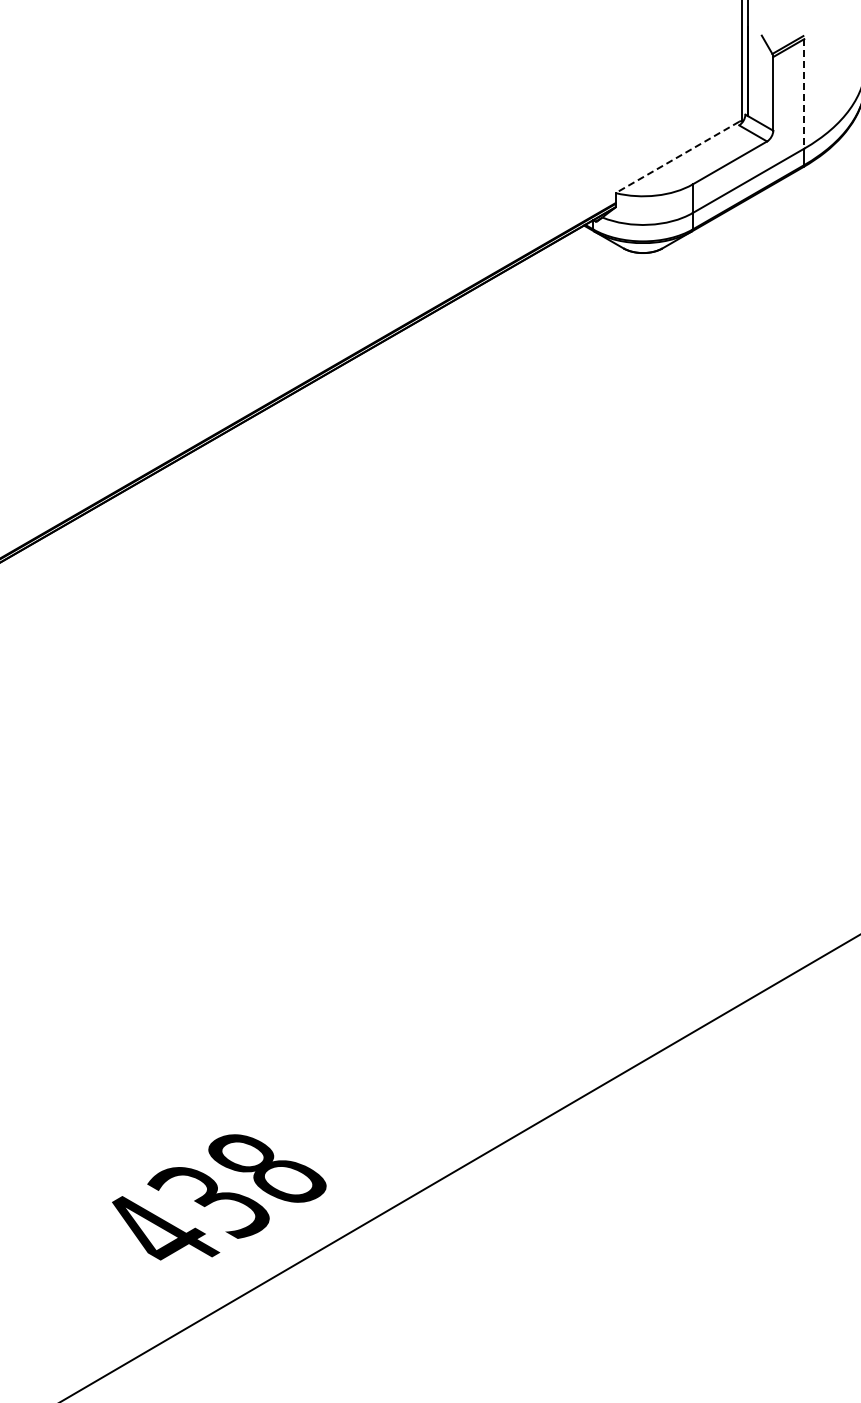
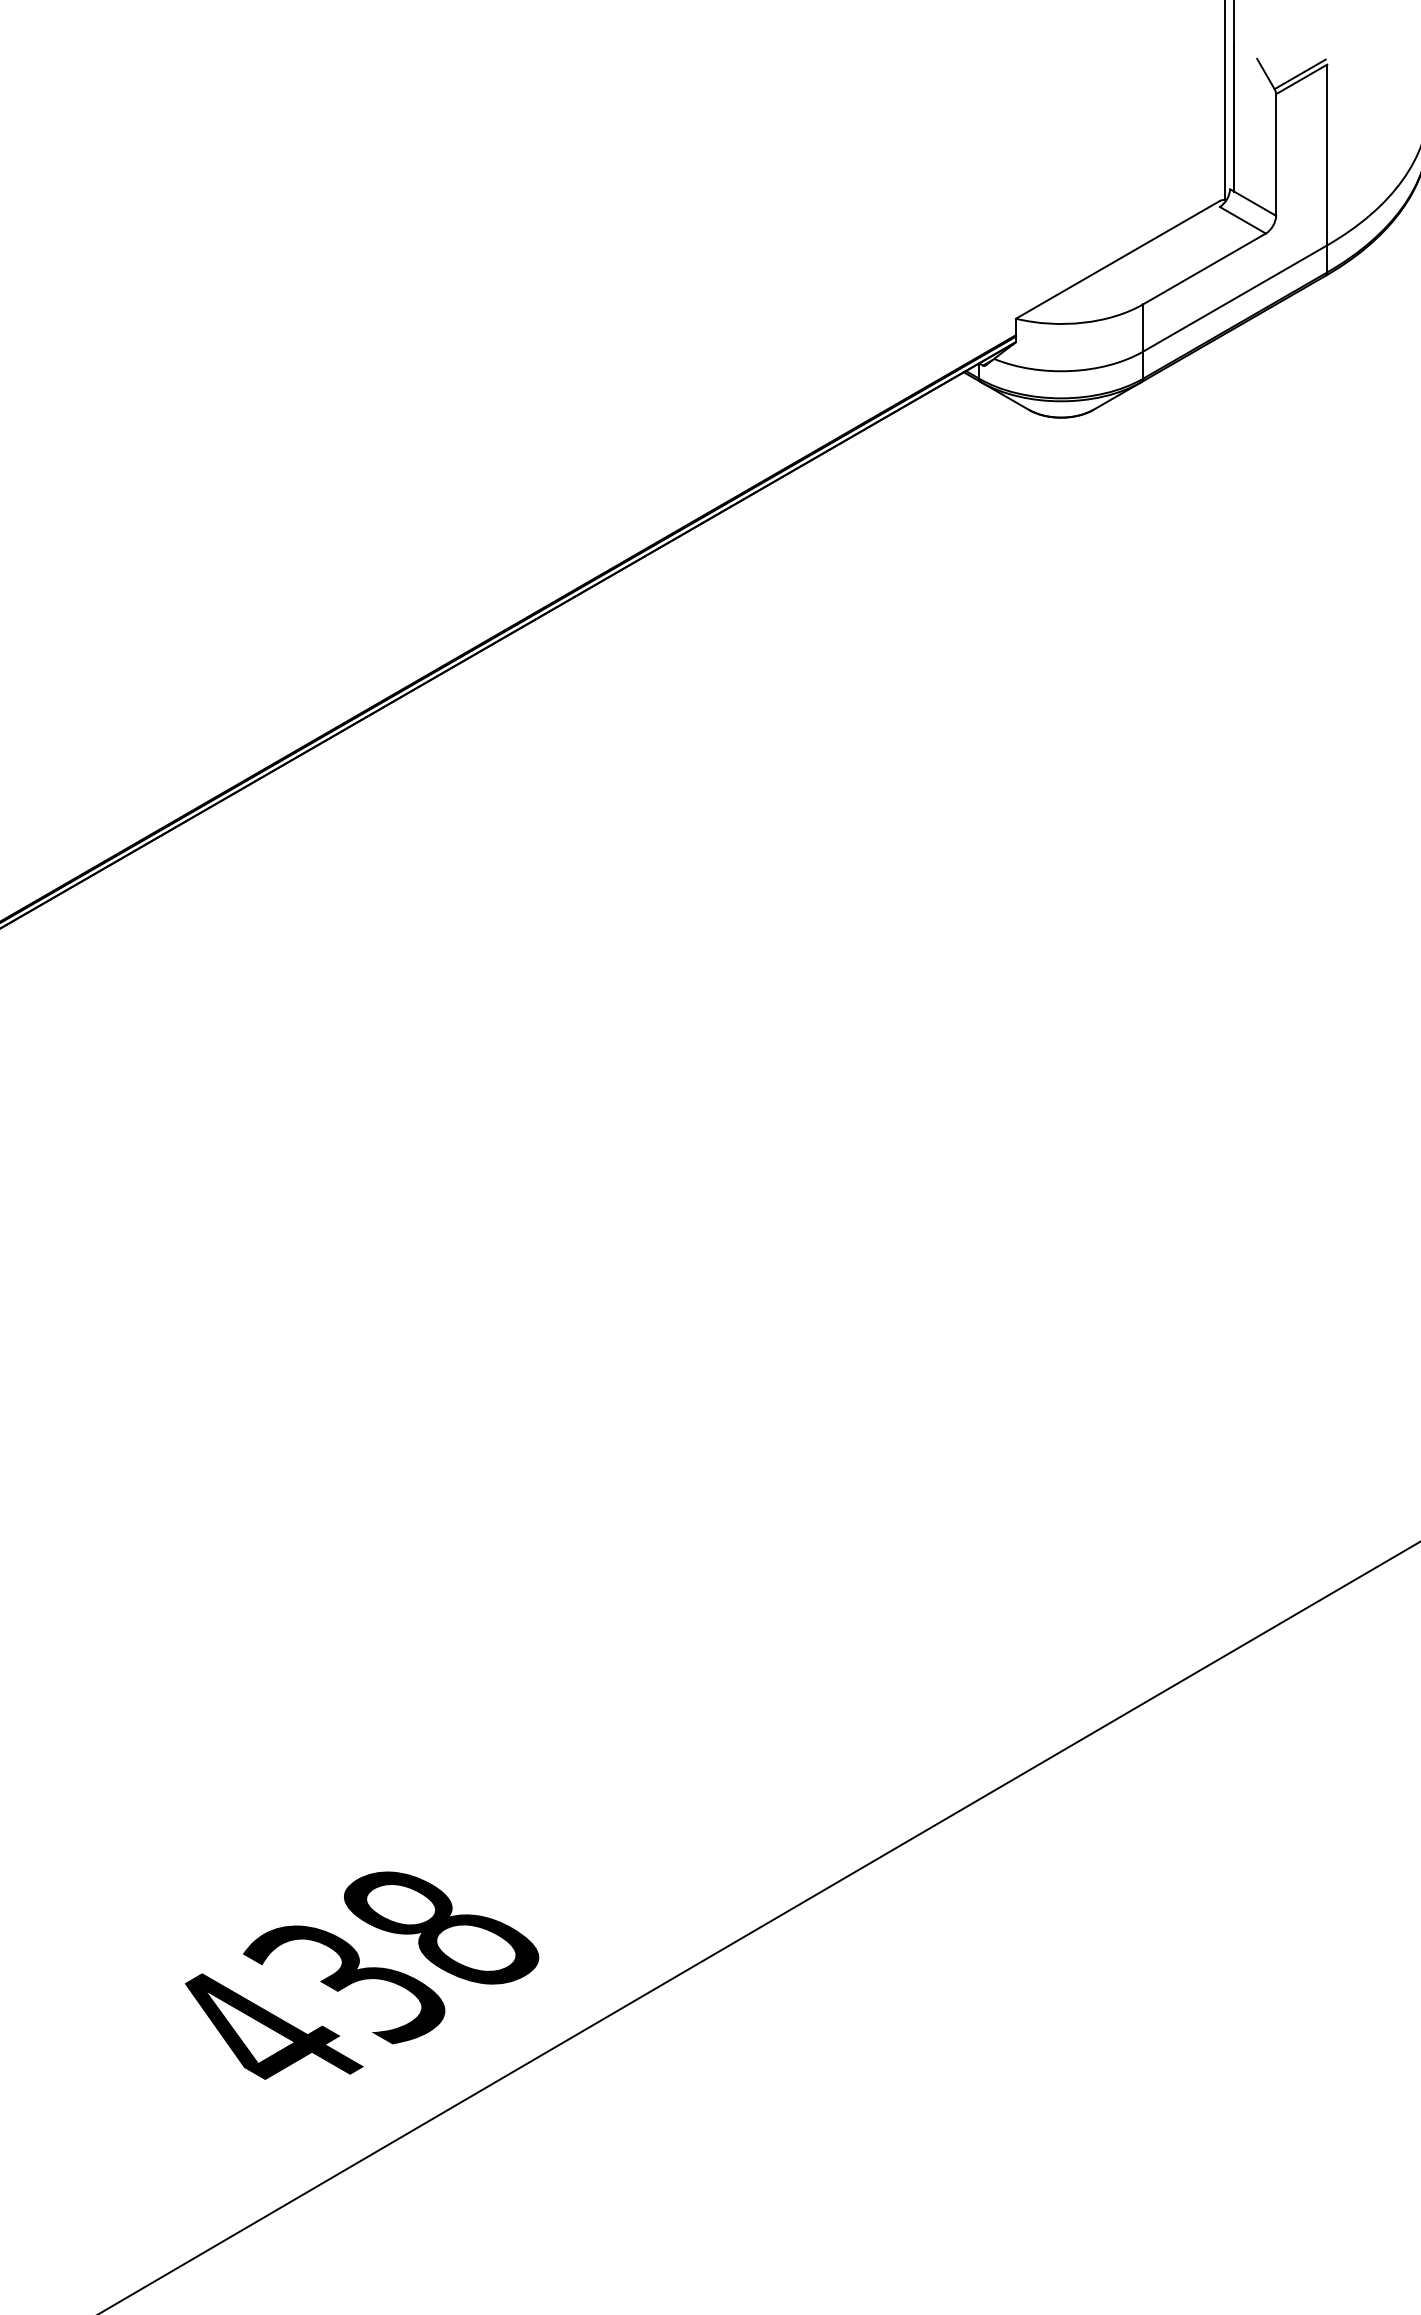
line: (804, 93) -> (1327, 154), dashed -> solid
line: (677, 157) -> (1118, 259), dashed -> solid

